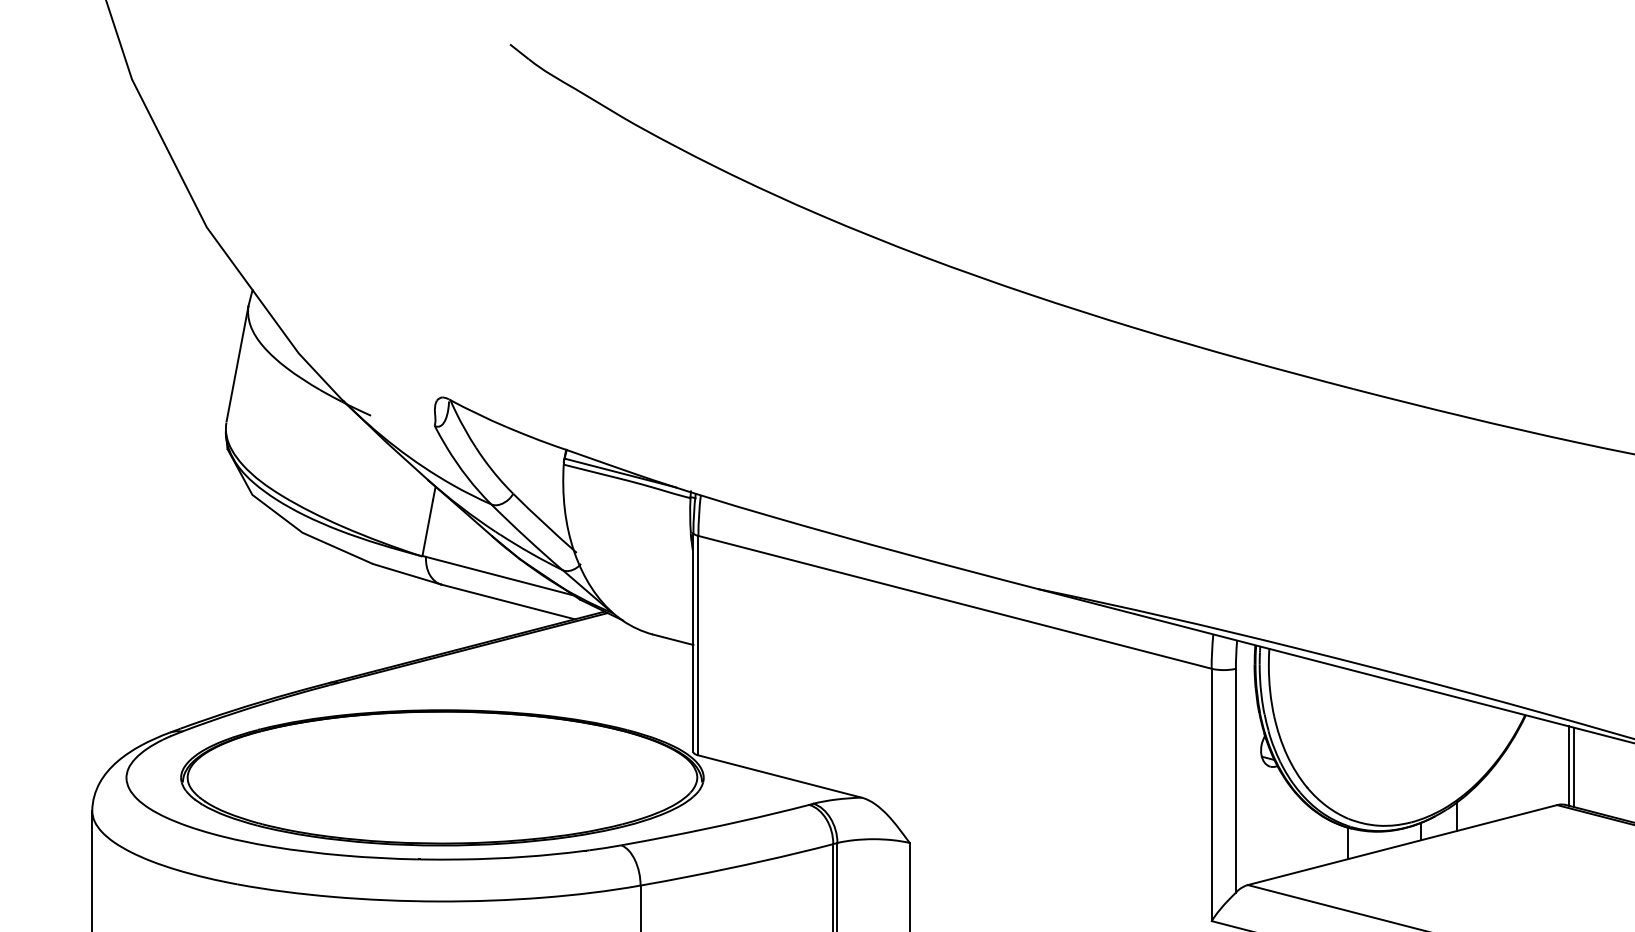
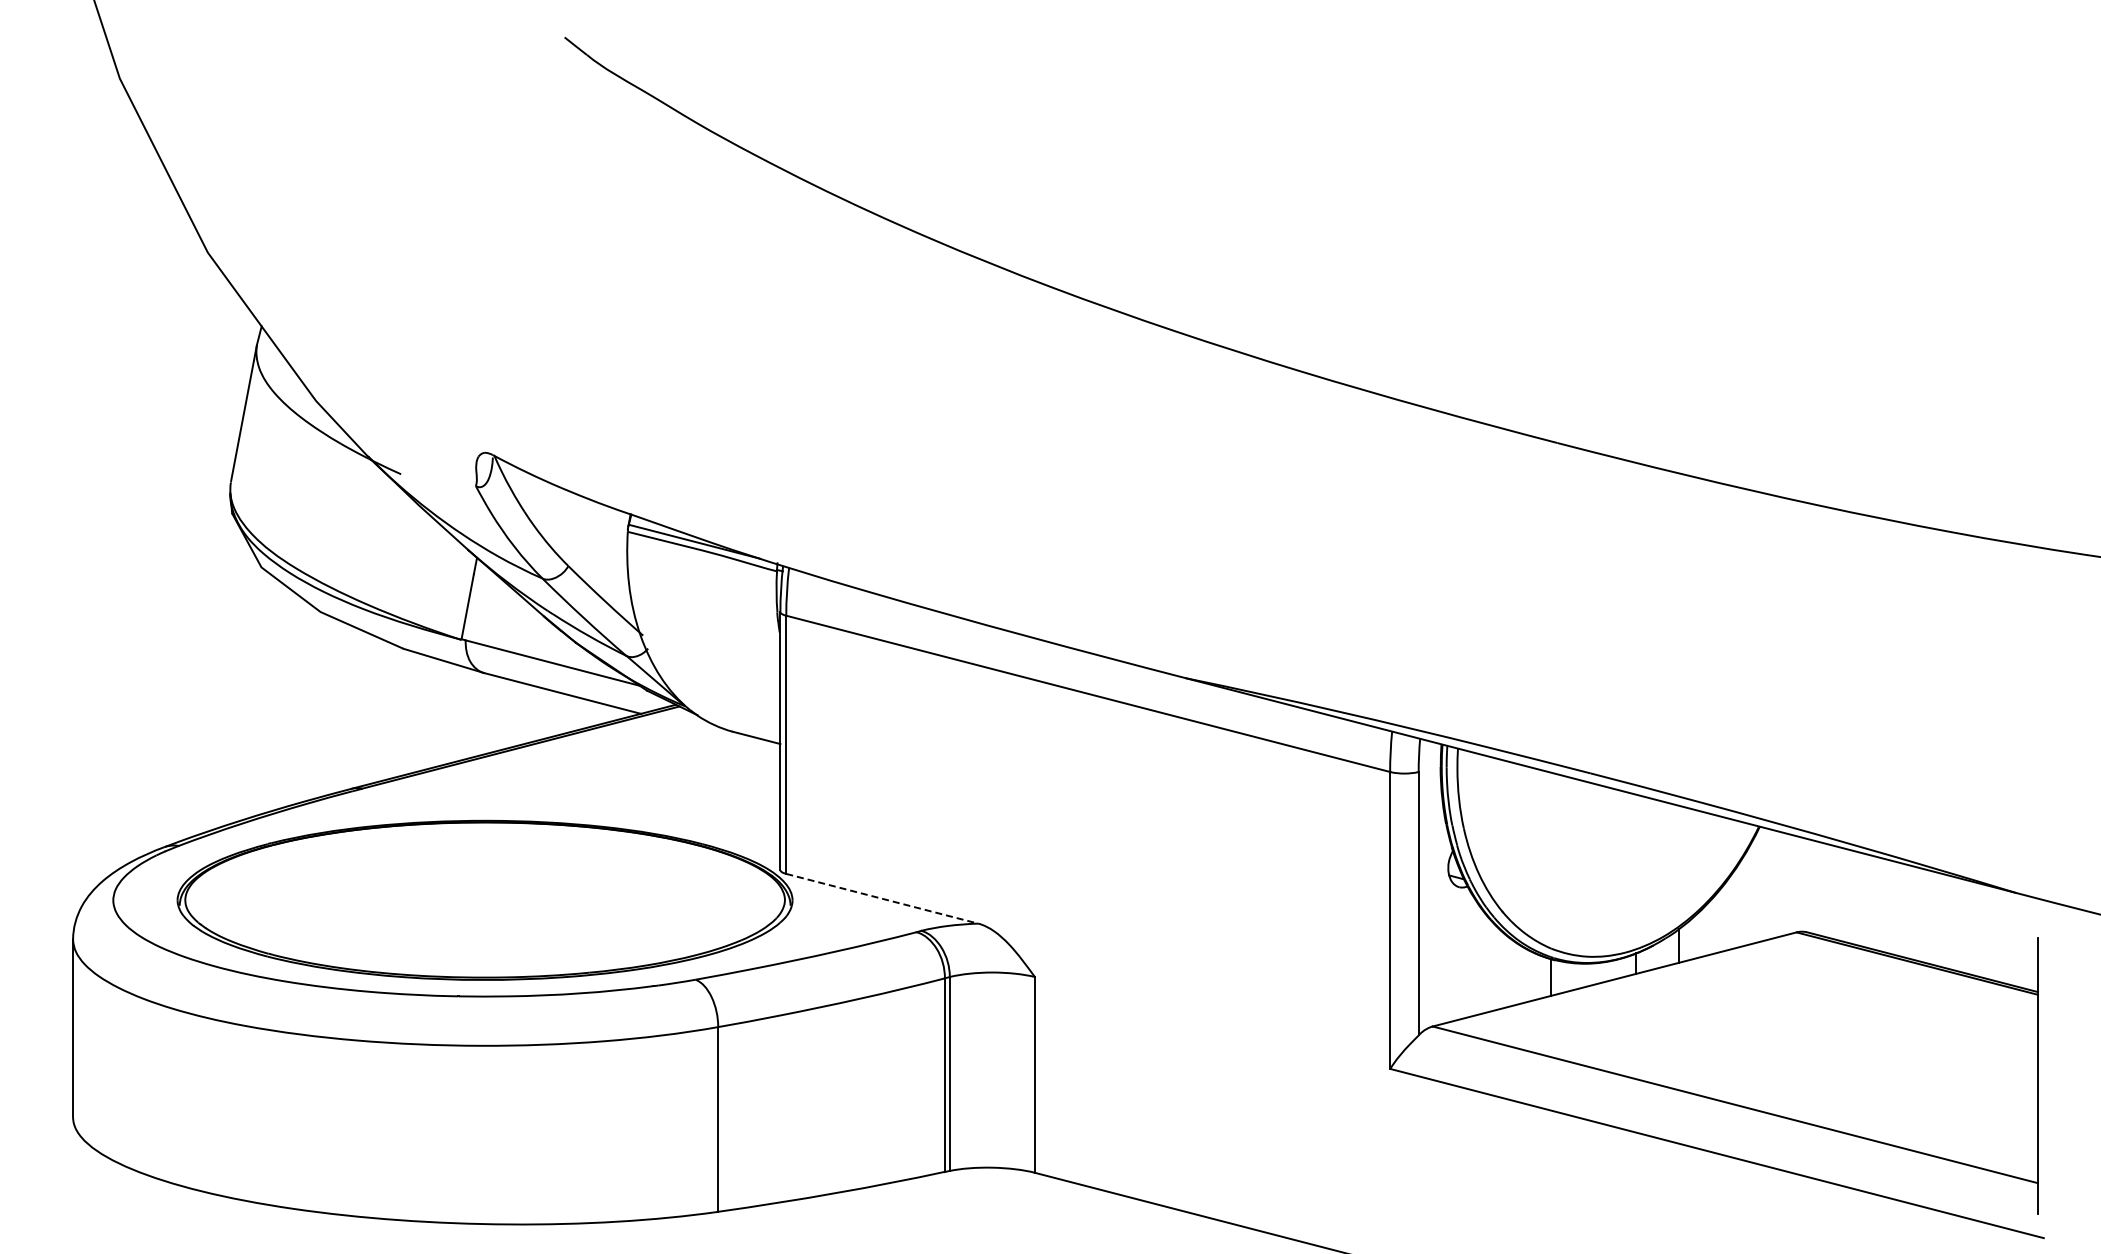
line: (1568, 766) -> (1810, 886), removed
line: (1574, 766) -> (1816, 887), removed
line: (780, 776) -> (882, 898), solid -> dashed

